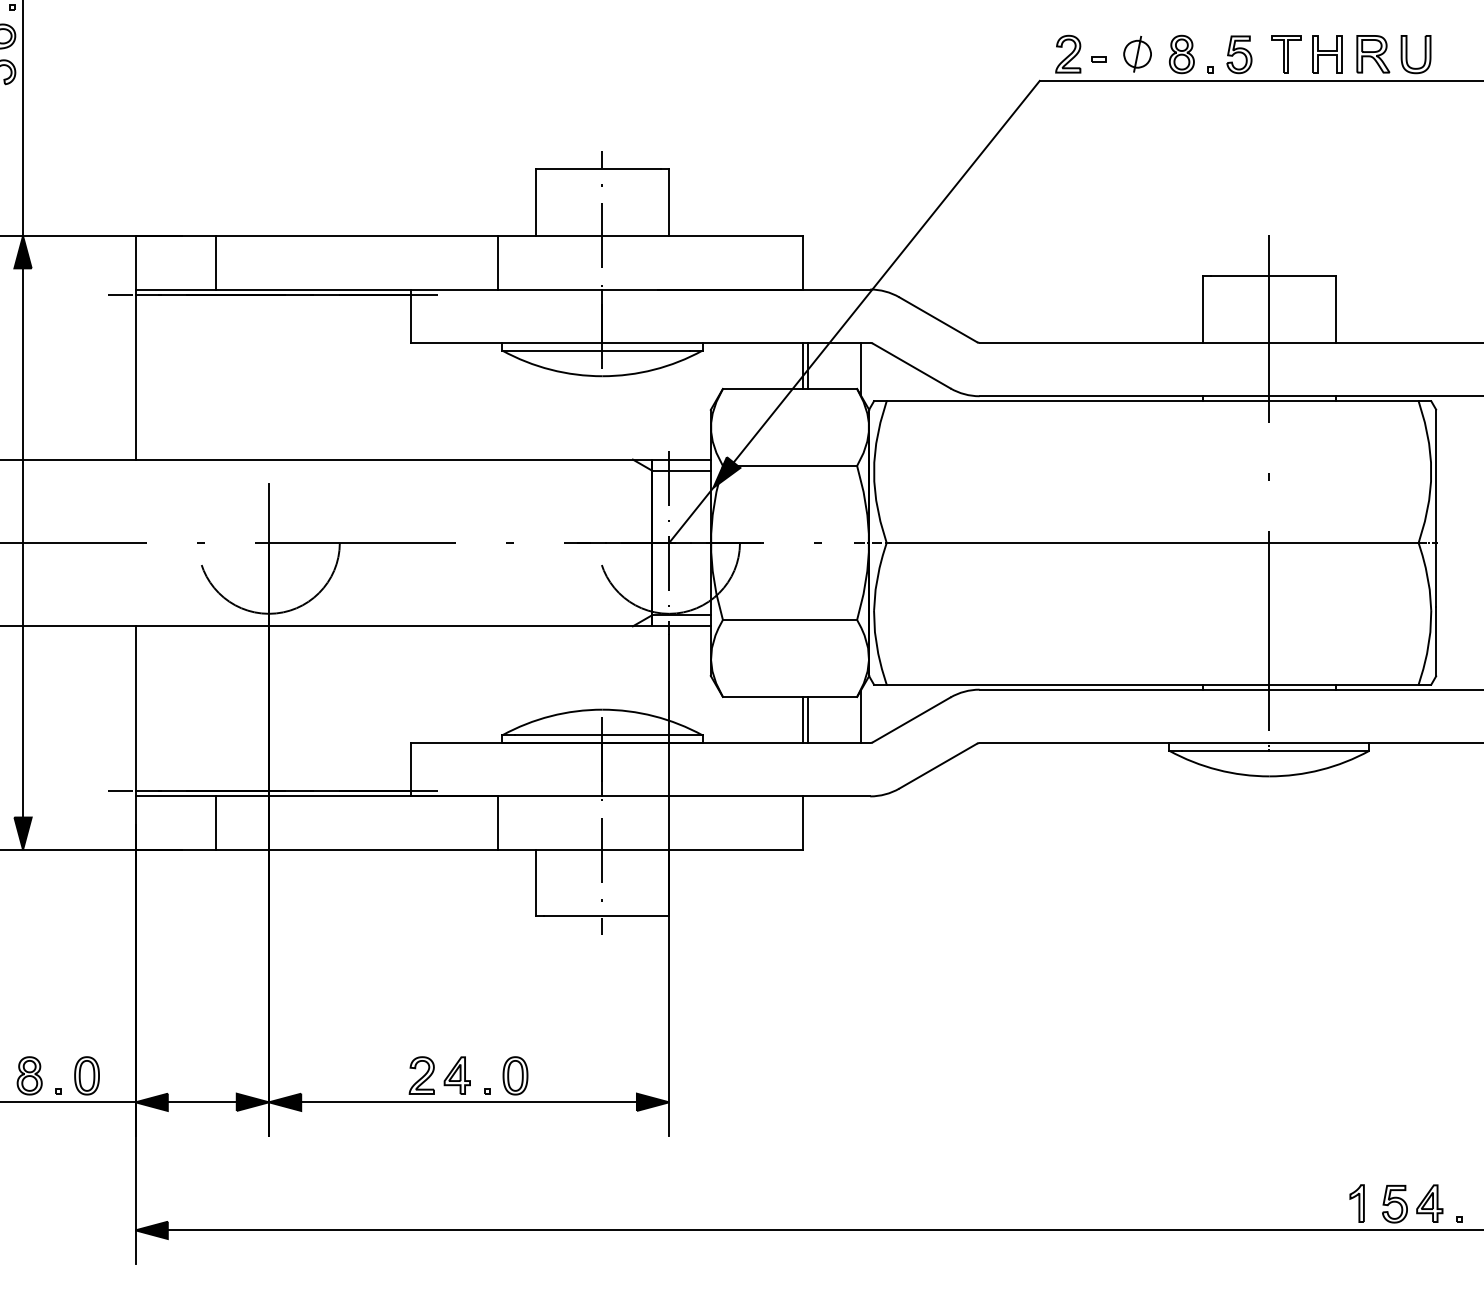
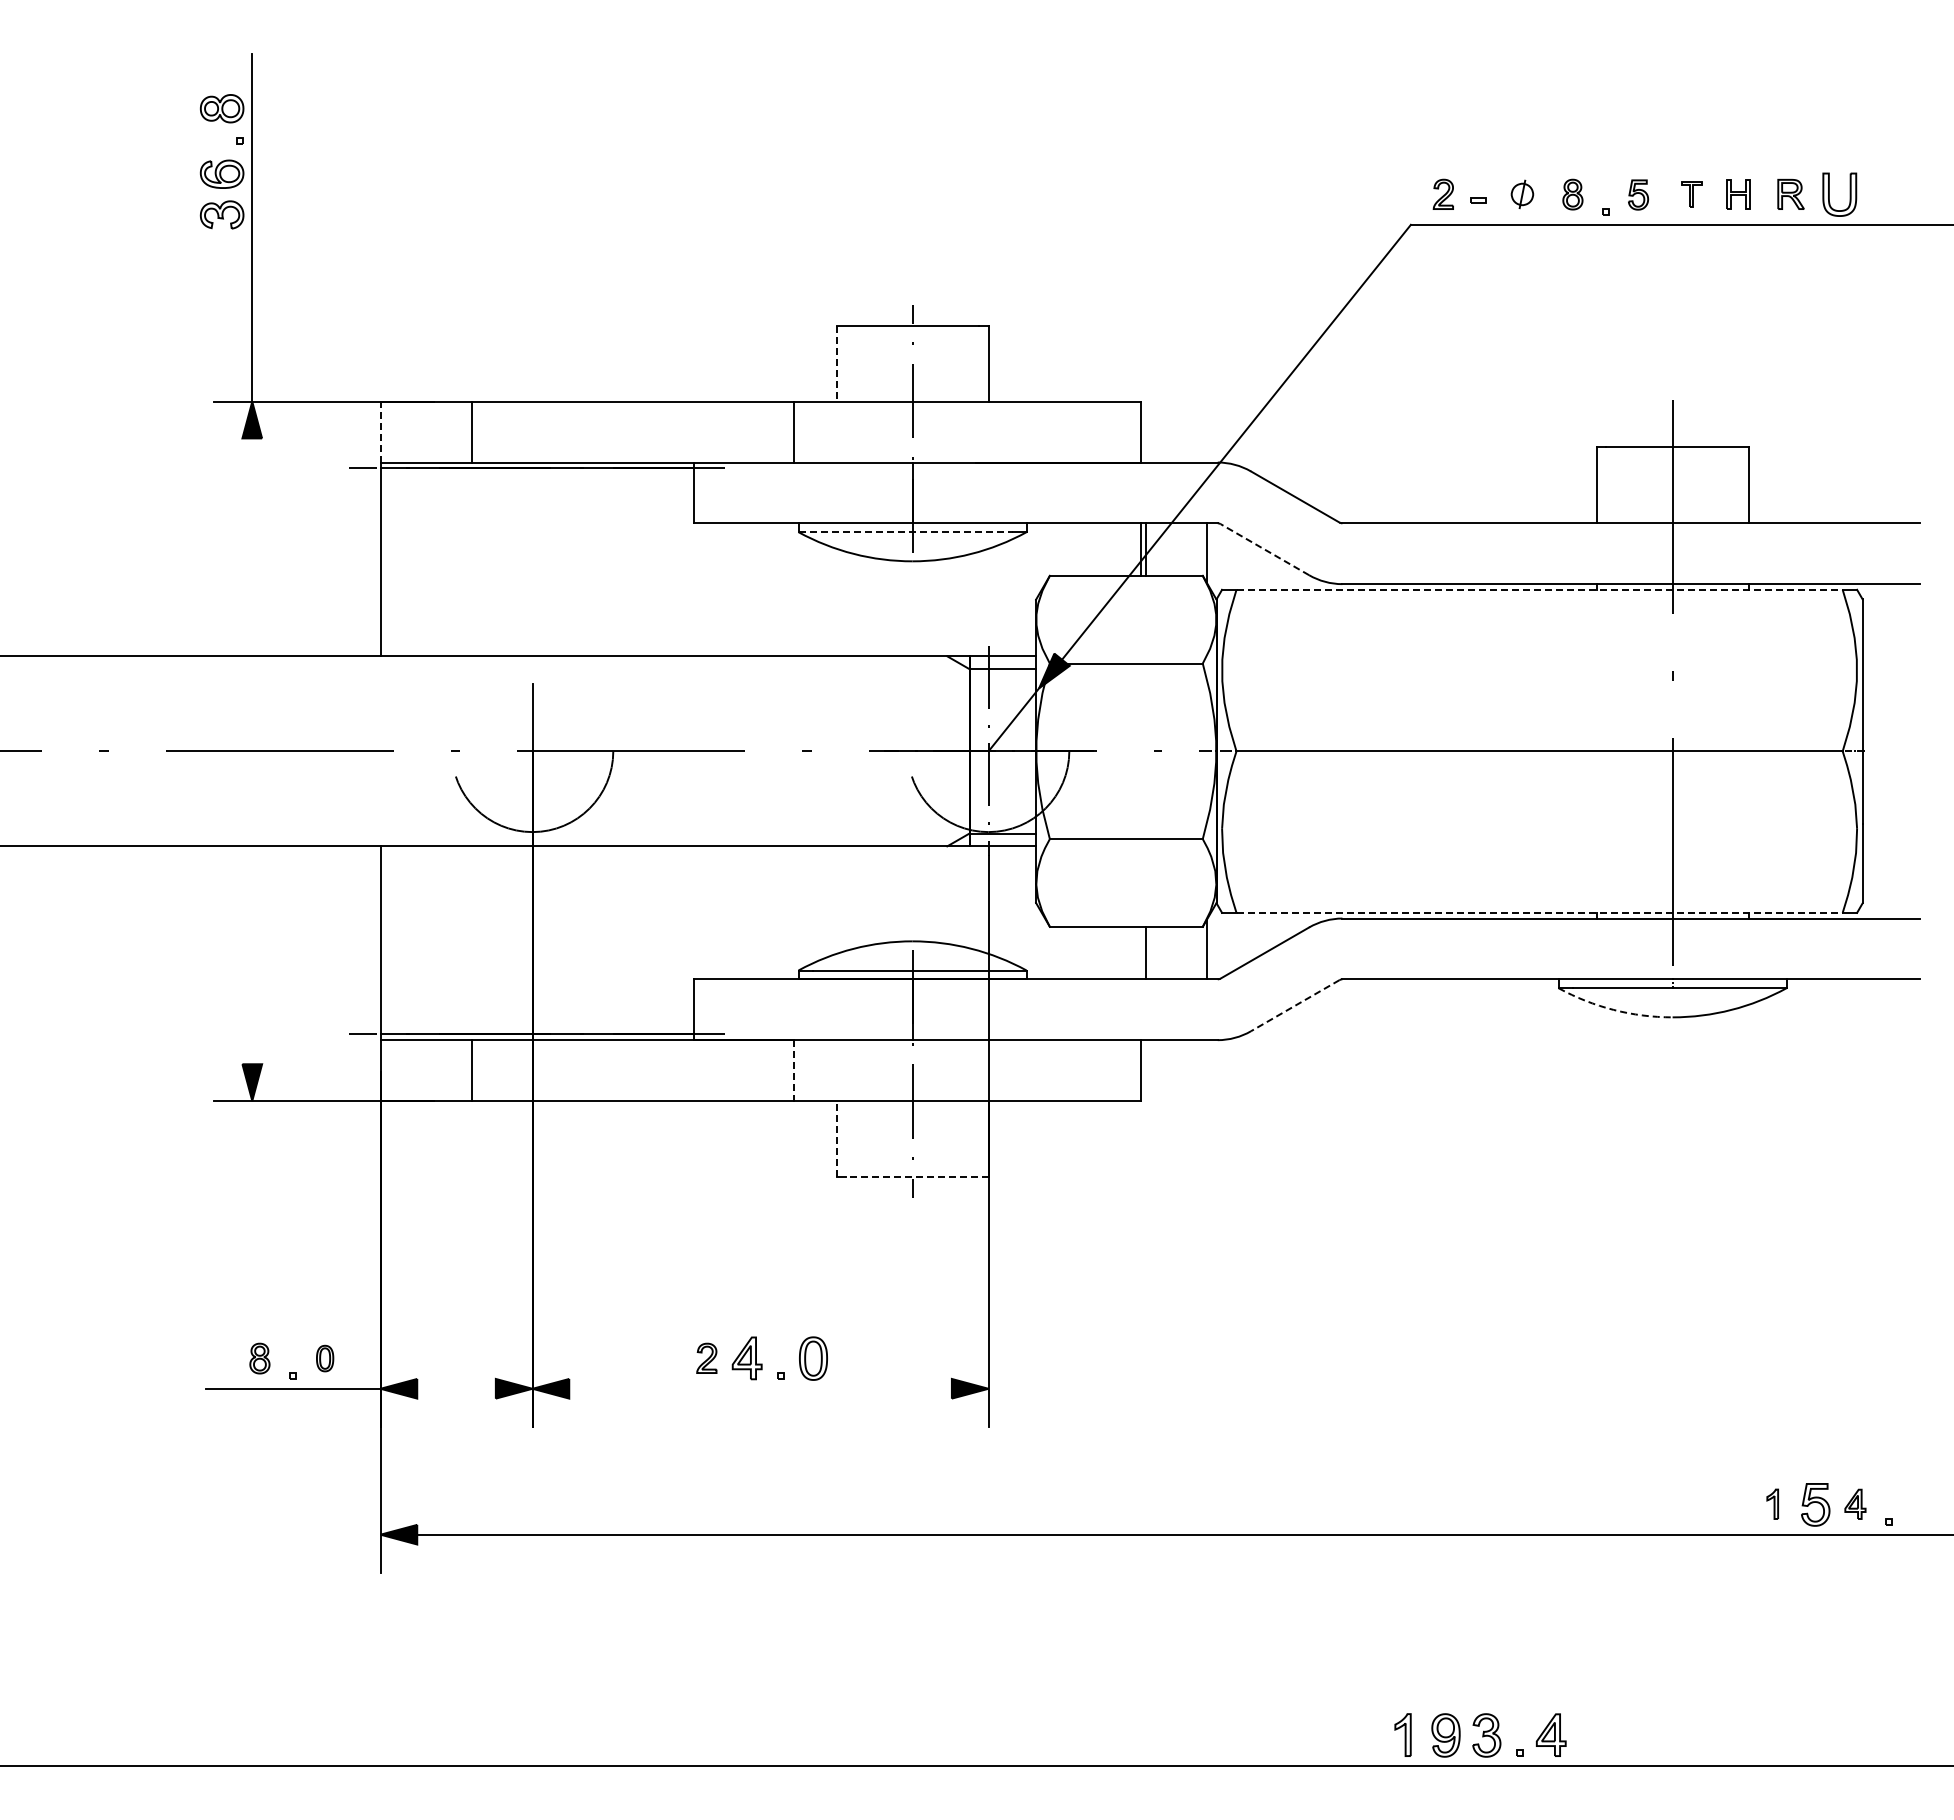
part: (1068, 54) -> (1443, 194), size x0.7
part: (1137, 54) -> (1522, 194), size x0.7
part: (1181, 54) -> (1572, 194), size x0.7
part: (1239, 54) -> (1638, 194), size x0.7
part: (1285, 54) -> (1691, 194), size x0.6
part: (1327, 54) -> (1738, 194), size x0.7
part: (1372, 54) -> (1790, 194), size x0.7
line: (535, 203) -> (836, 364), solid -> dashed
line: (135, 262) -> (380, 431), solid -> dashed
line: (597, 350) -> (906, 532), solid -> dashed
line: (911, 365) -> (1264, 549), solid -> dashed
line: (1153, 400) -> (1540, 589), solid -> dashed
line: (23, 543) -> (252, 751), removed
line: (1153, 684) -> (1540, 912), solid -> dashed
line: (802, 719) -> (1140, 952), removed
line: (937, 765) -> (1294, 1005), solid -> dashed
arc: (1217, 769) -> (1613, 1009), solid -> dashed
line: (497, 823) -> (793, 1071), solid -> dashed
line: (535, 882) -> (836, 1138), solid -> dashed
line: (605, 916) -> (916, 1176), solid -> dashed
part: (29, 1075) -> (259, 1358), size x0.7
part: (86, 1075) -> (324, 1358), size x0.6
part: (421, 1075) -> (706, 1358), size x0.7
line: (202, 1102) -> (456, 1388), removed
line: (469, 1102) -> (760, 1388), removed
part: (1357, 1203) -> (1772, 1504), size x0.7
part: (1429, 1203) -> (1855, 1504), size x0.7

